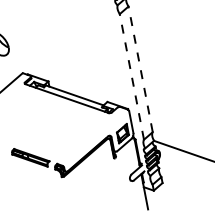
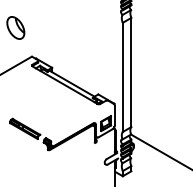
line: (140, 69) -> (131, 72), dashed -> solid
line: (131, 77) -> (122, 77), dashed -> solid

